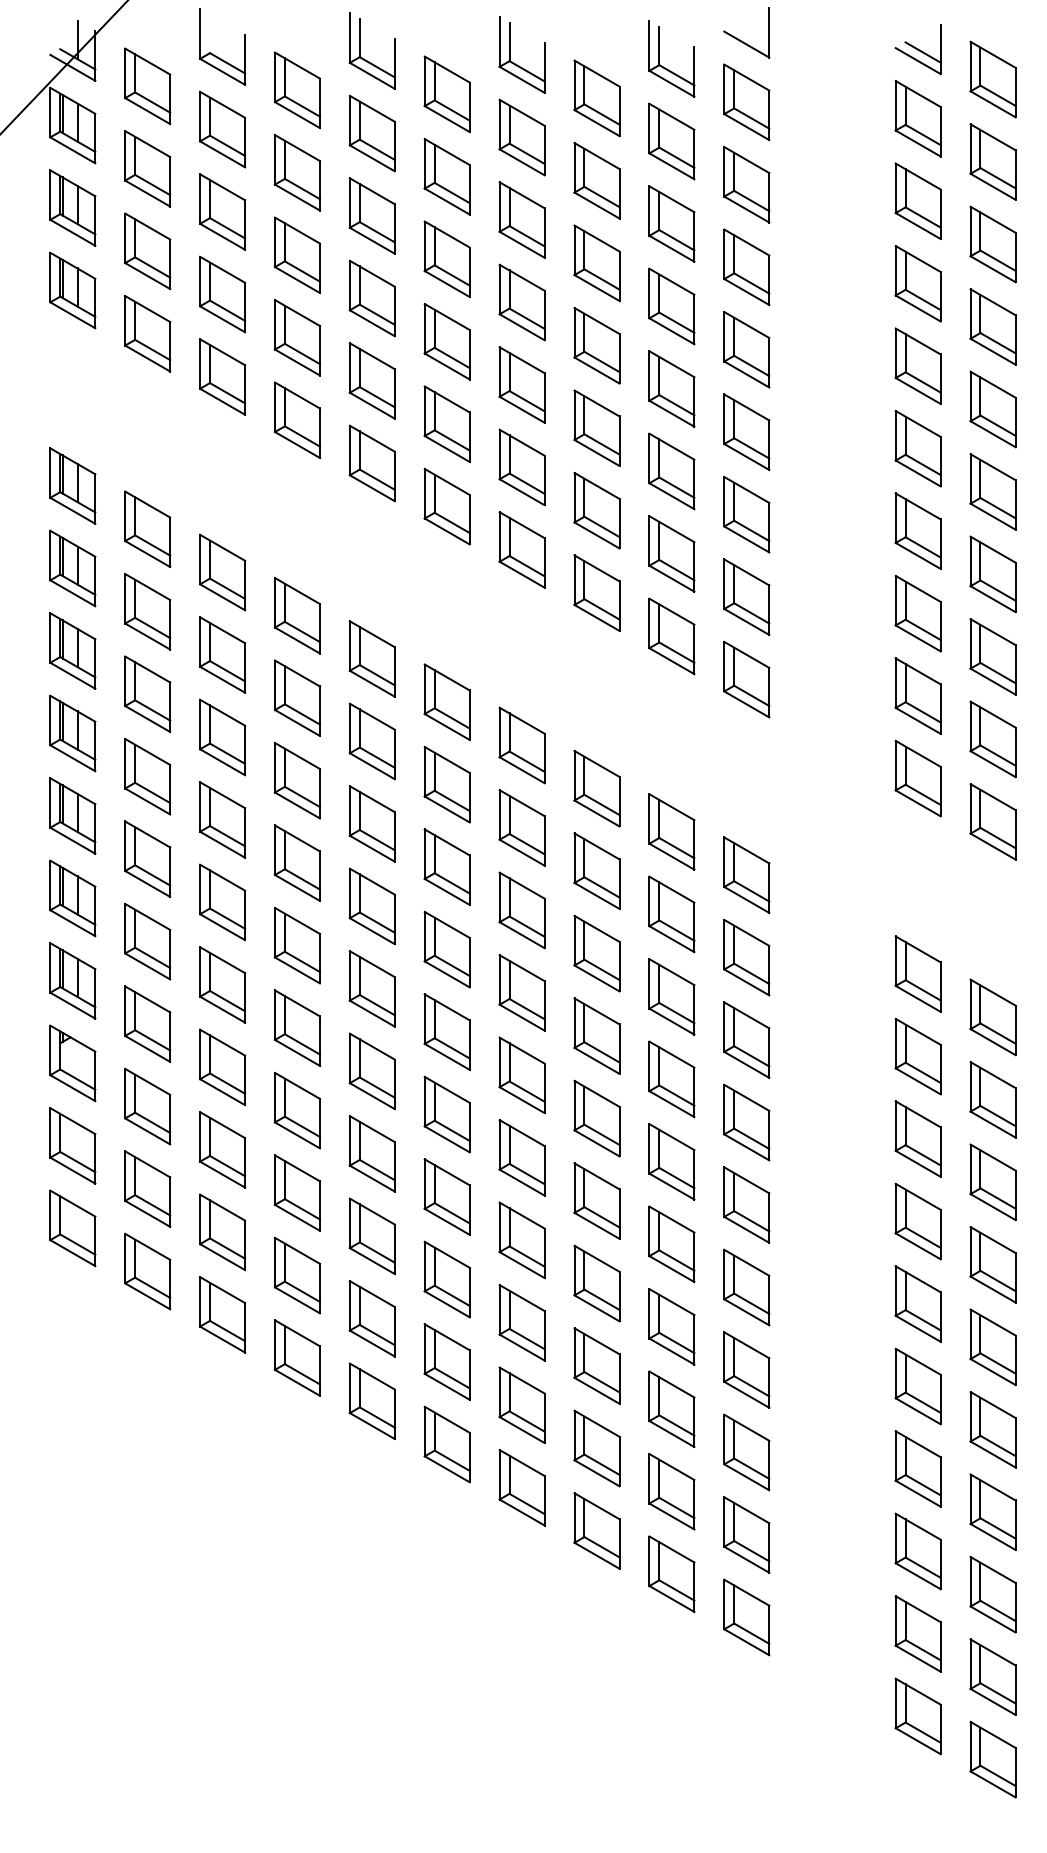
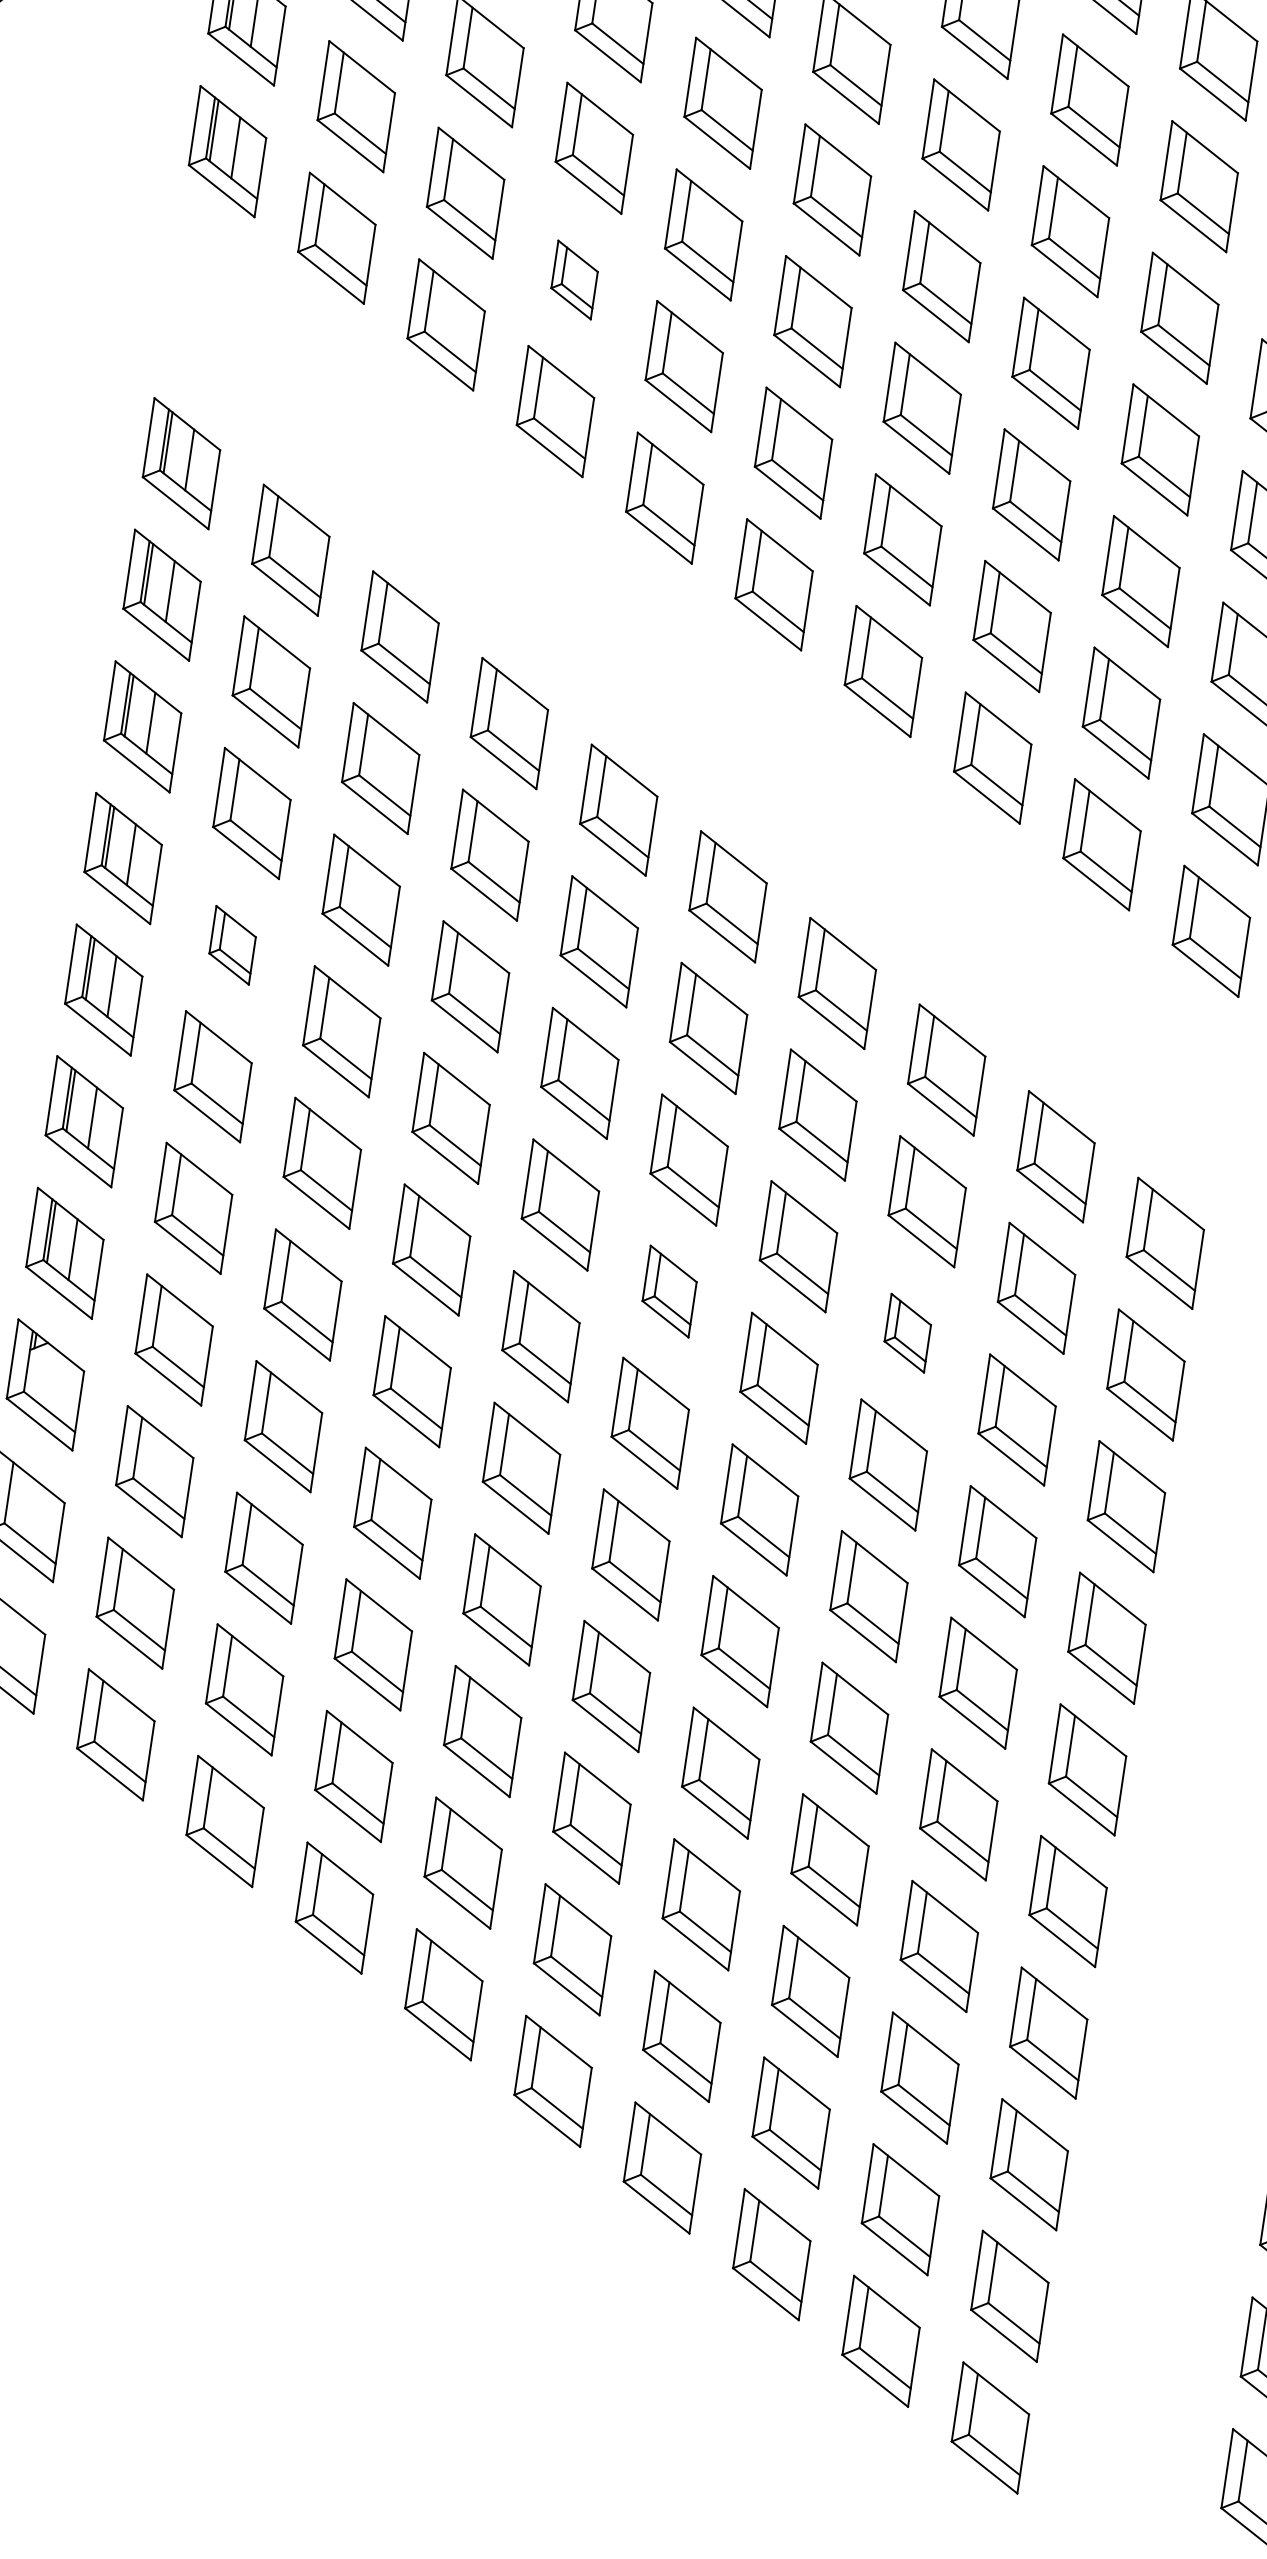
part: (296, 337) -> (573, 279), size x0.6
part: (147, 776) -> (232, 944), size x0.6
part: (446, 949) -> (668, 1291), size x0.7
part: (596, 953) -> (907, 1332), size x0.6

